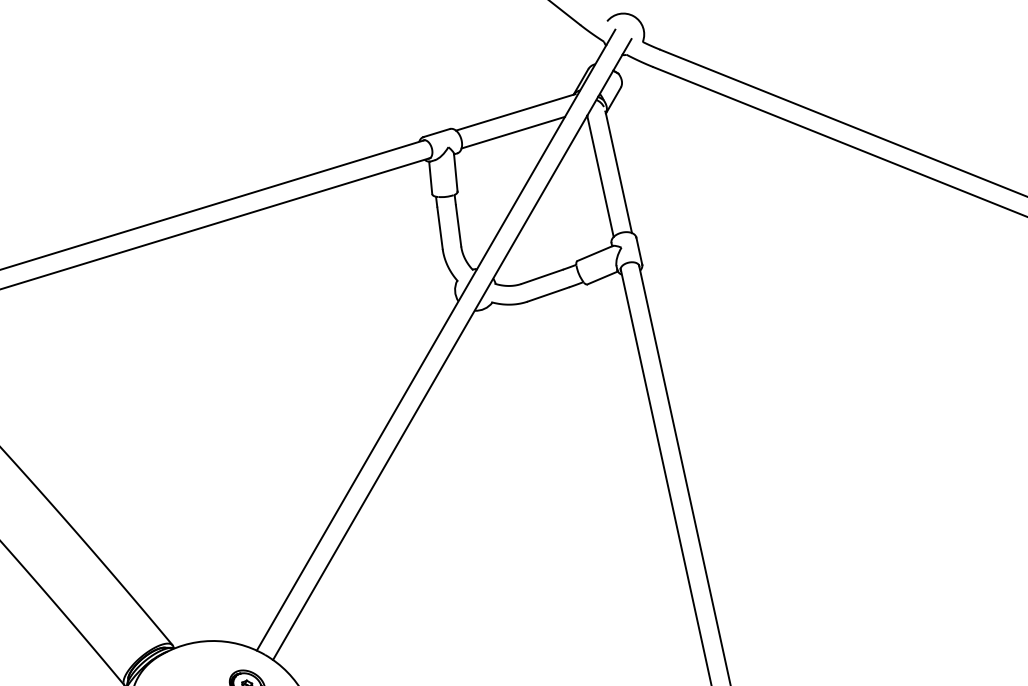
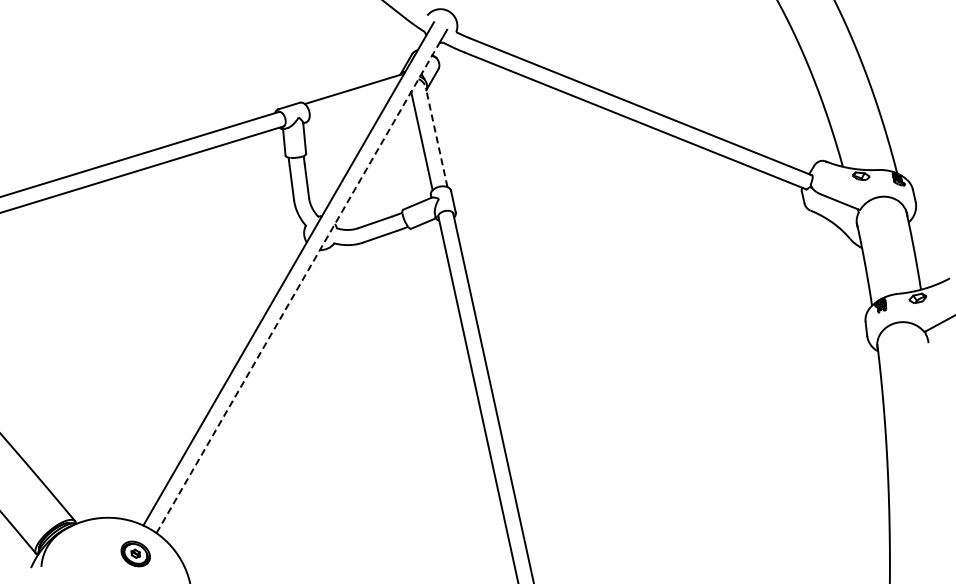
line: (513, 132) -> (351, 105), removed
line: (618, 171) -> (436, 137), solid -> dashed
line: (448, 356) -> (298, 287), solid -> dashed

